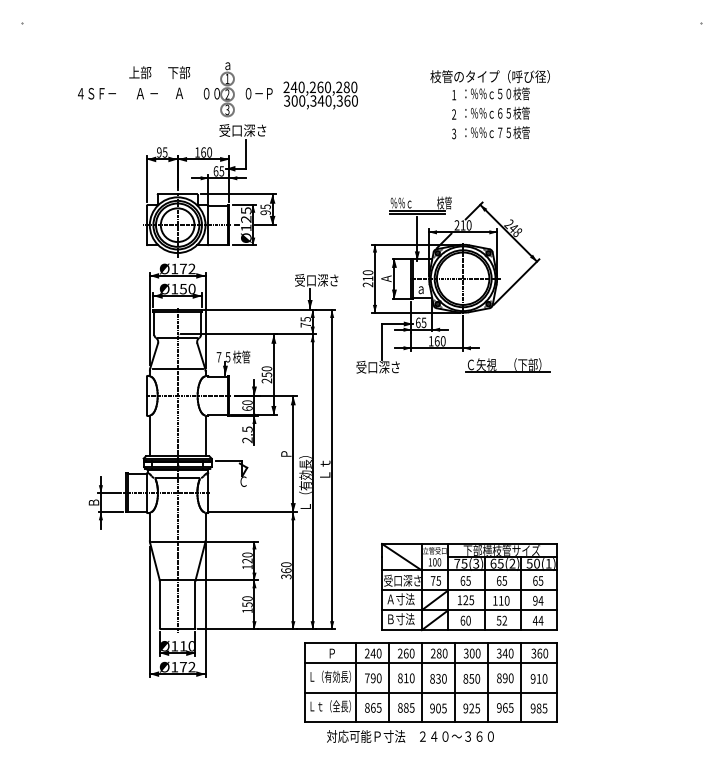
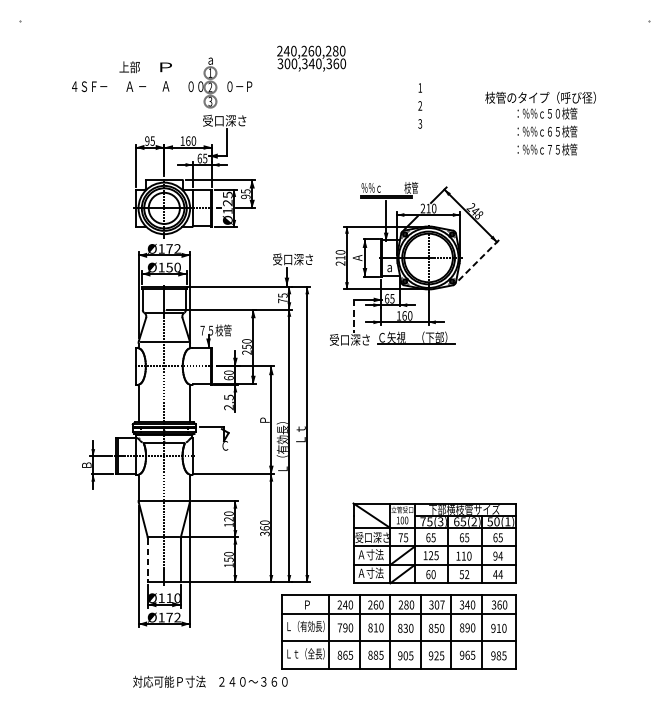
text: (179, 72) -> (166, 67), 下部 -> Ｐ
text: (320, 95) -> (311, 58), moved
text: (489, 104) -> (540, 123), moved
line: (516, 282) -> (477, 261), solid -> dashed
line: (382, 341) -> (353, 316), solid -> dashed
part: (507, 365) -> (415, 338), moved
line: (159, 605) -> (147, 560), solid -> dashed
text: (390, 619) -> (361, 573), Ｂ寸法 -> Ａ寸法
text: (477, 653) -> (441, 604), 300 -> 307
text: (410, 736) -> (210, 681), moved

